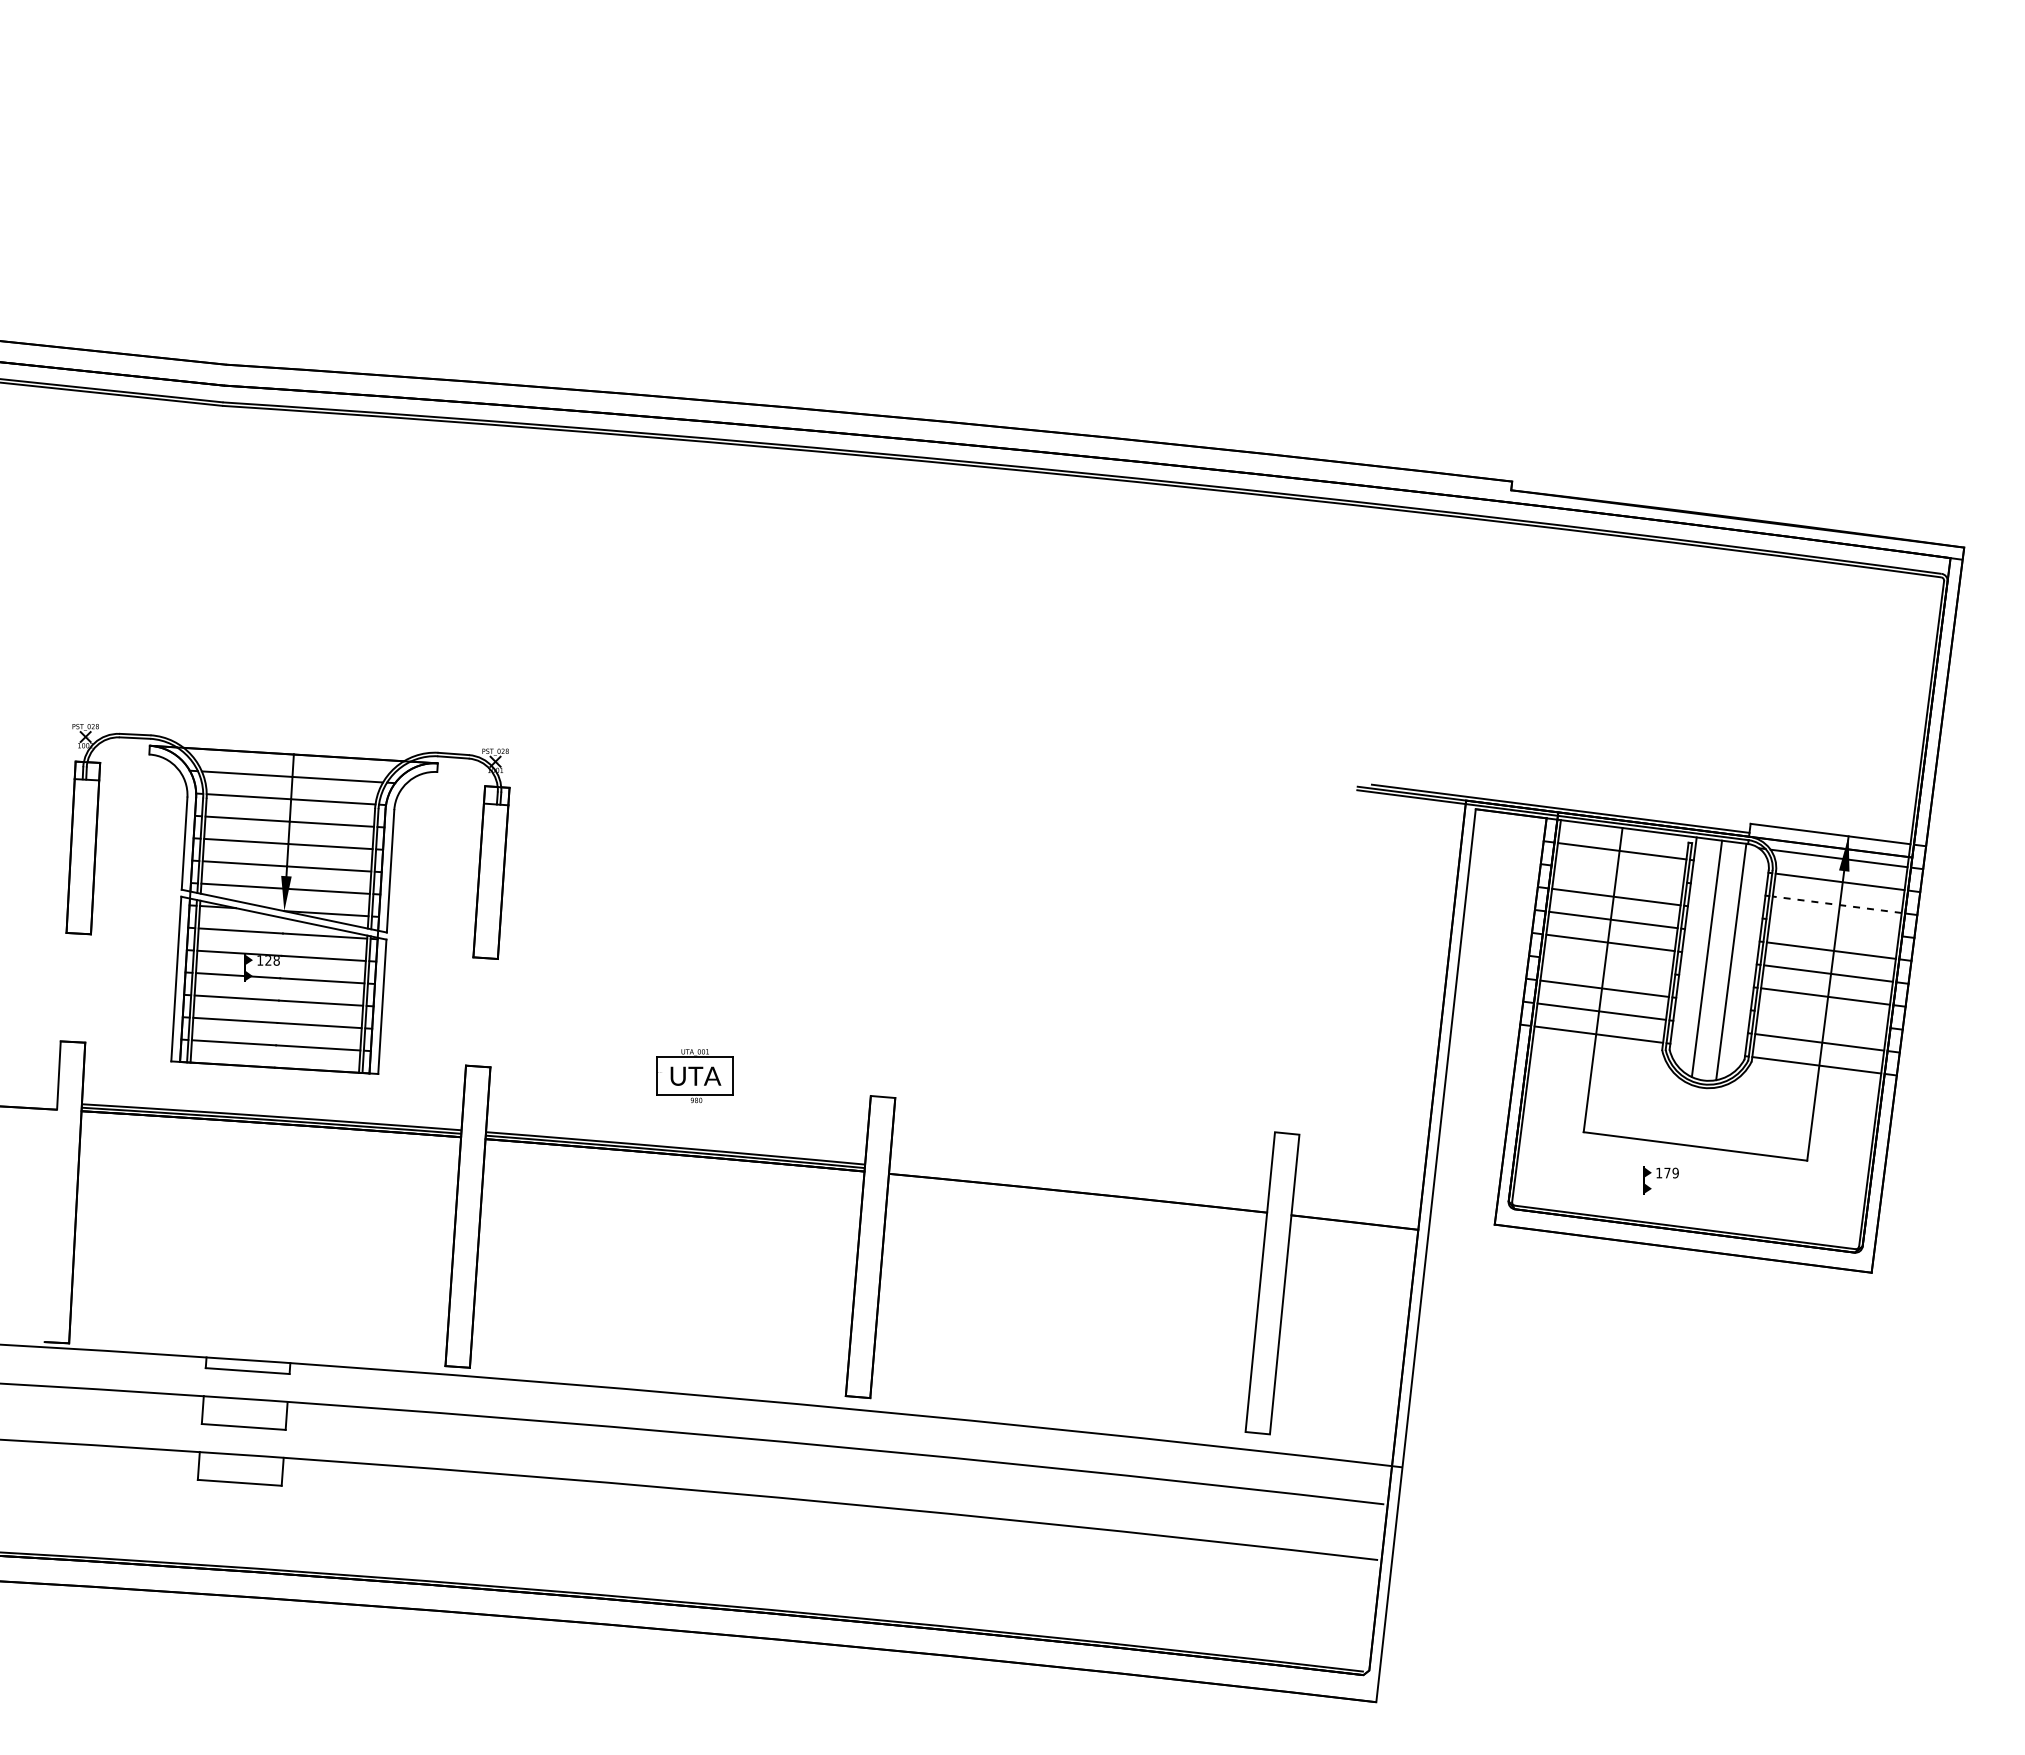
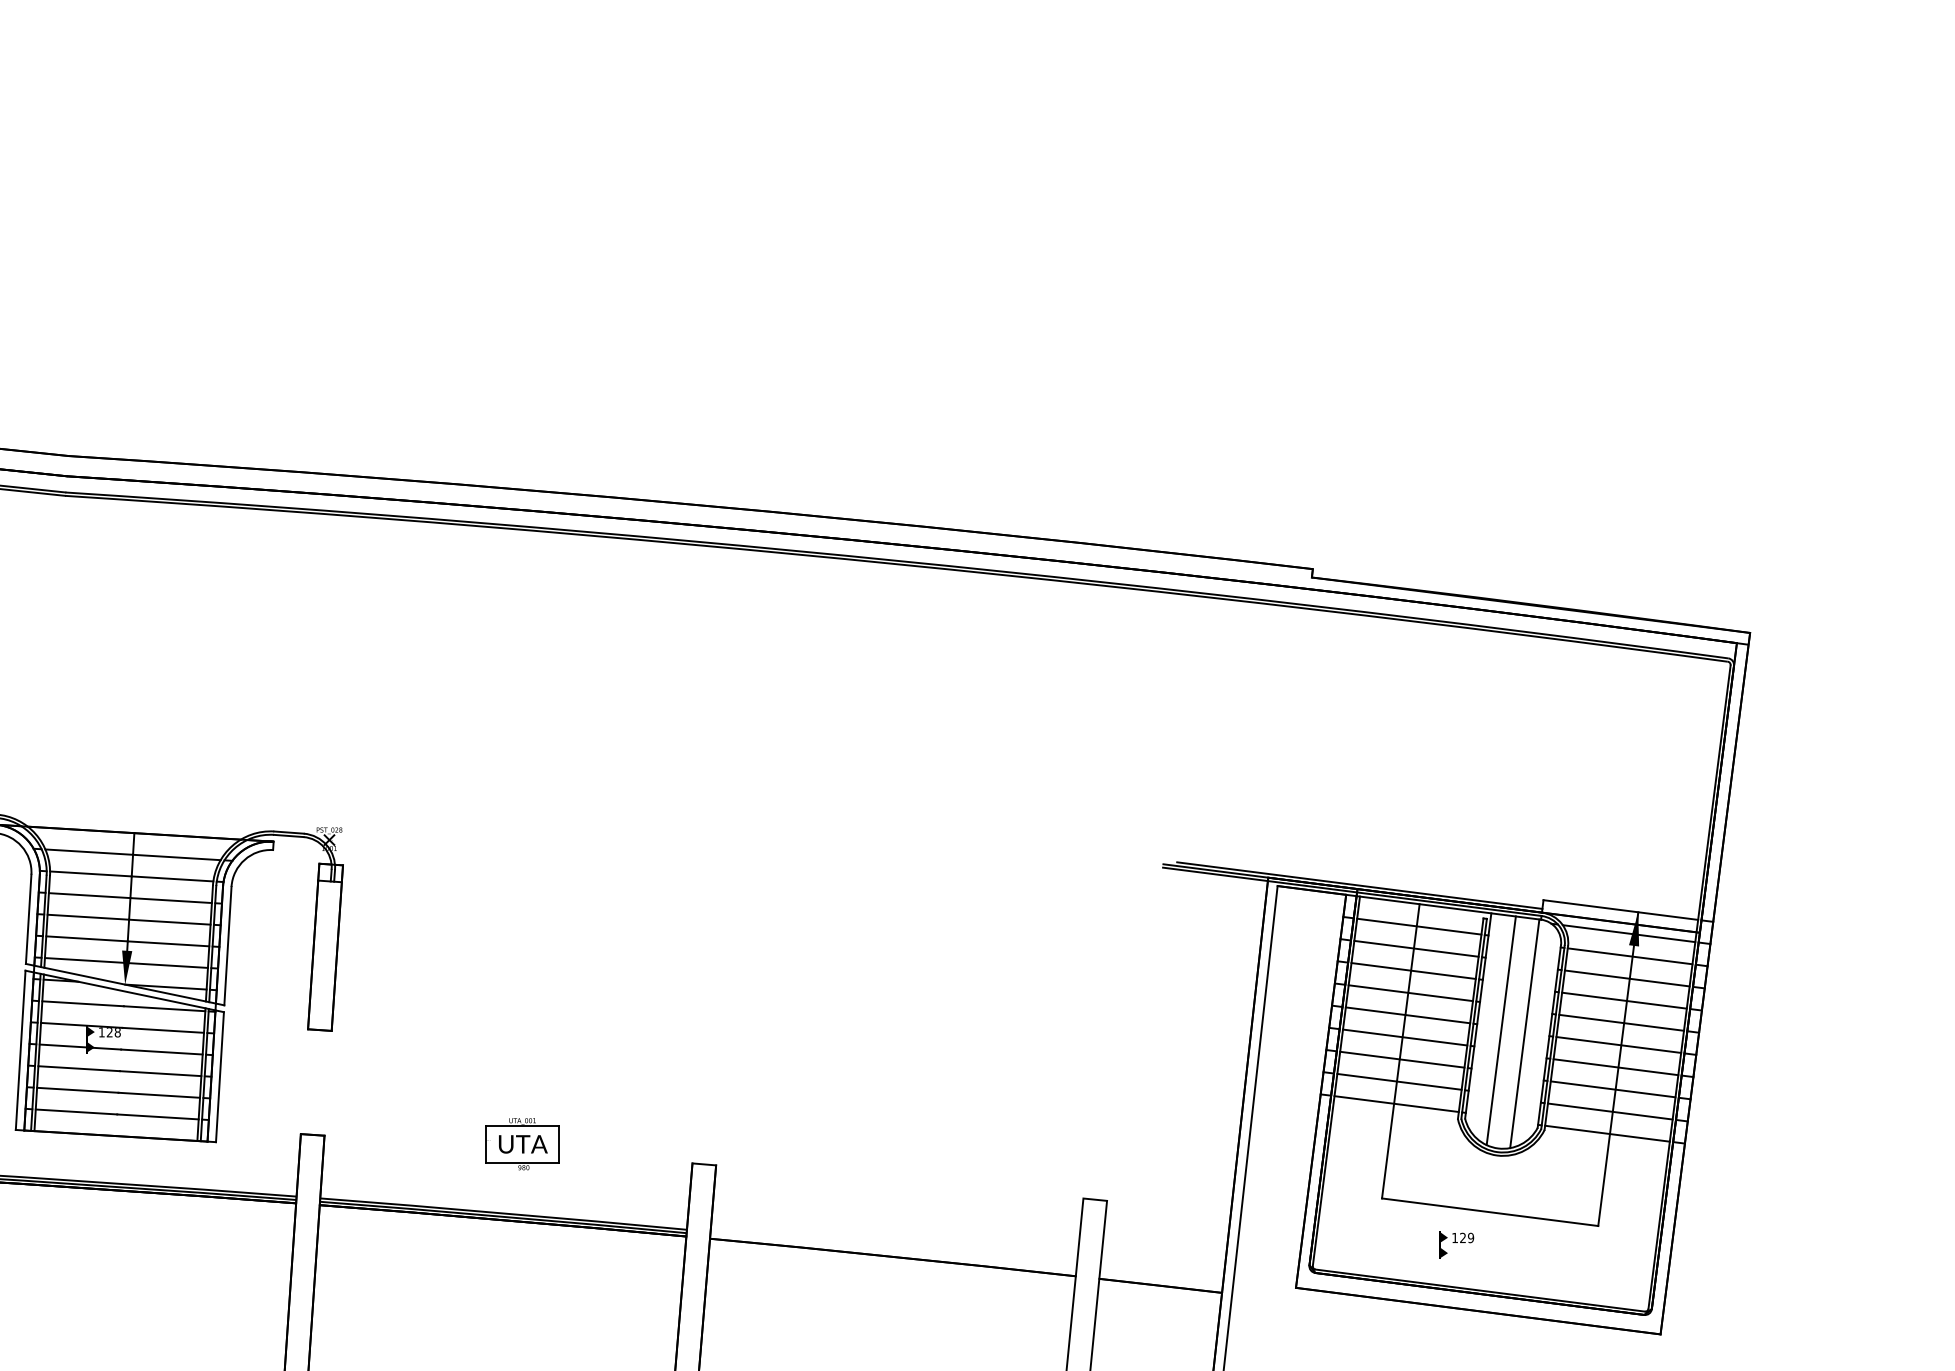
line: (1619, 873) -> (1416, 948), added
line: (1837, 904) -> (1627, 978), dashed -> solid
line: (1833, 927) -> (1623, 1000), added
line: (1607, 965) -> (1405, 1037), added
line: (1822, 1019) -> (1613, 1089), added
text: (1667, 1172) -> (1463, 1237), 179 -> 129

